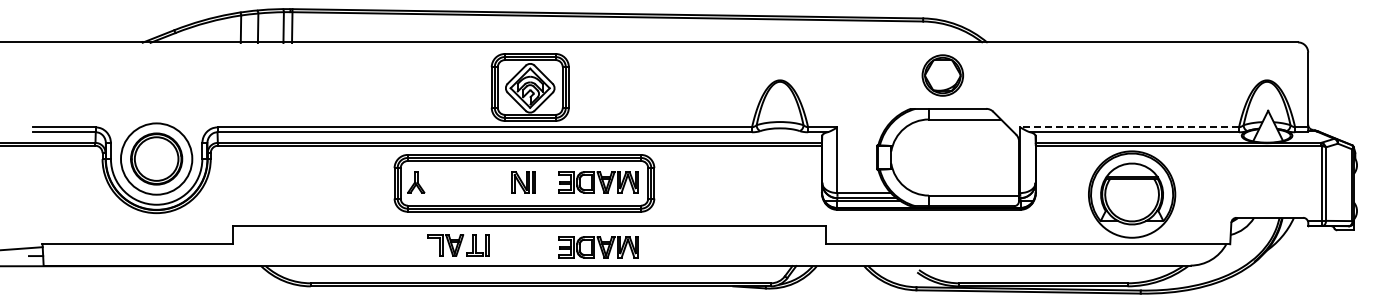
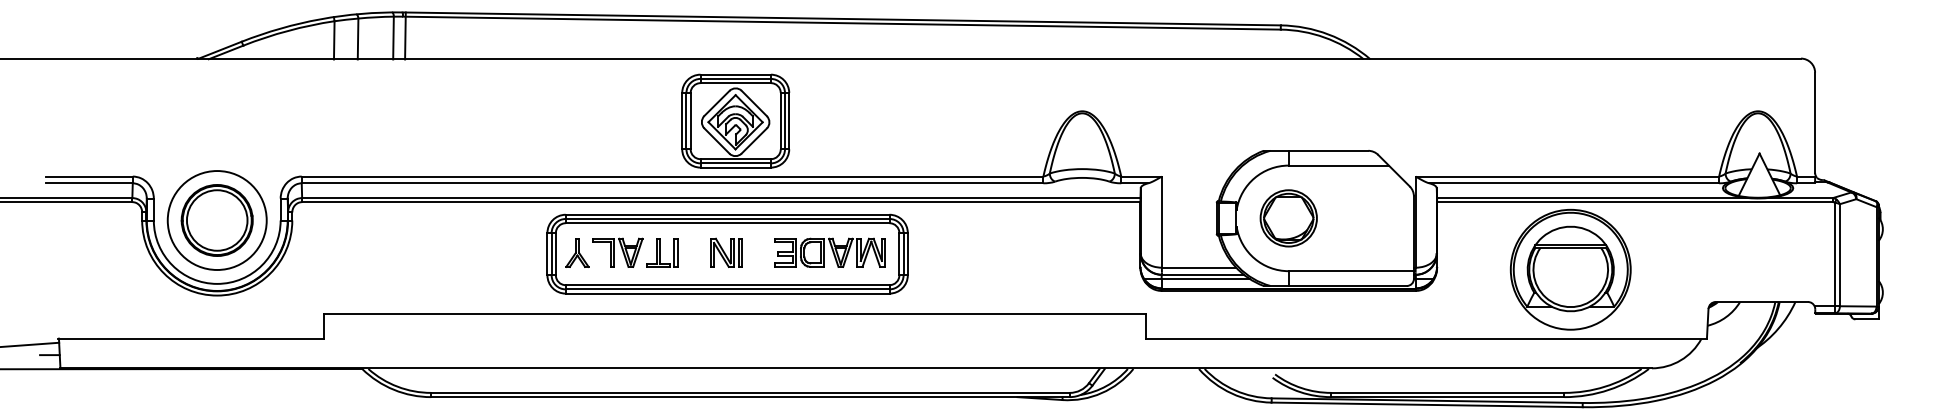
part: (942, 75) -> (1288, 218), moved
line: (1129, 127) -> (1567, 176), dashed -> solid
part: (458, 245) -> (636, 253), moved
part: (598, 247) -> (830, 343), removed

